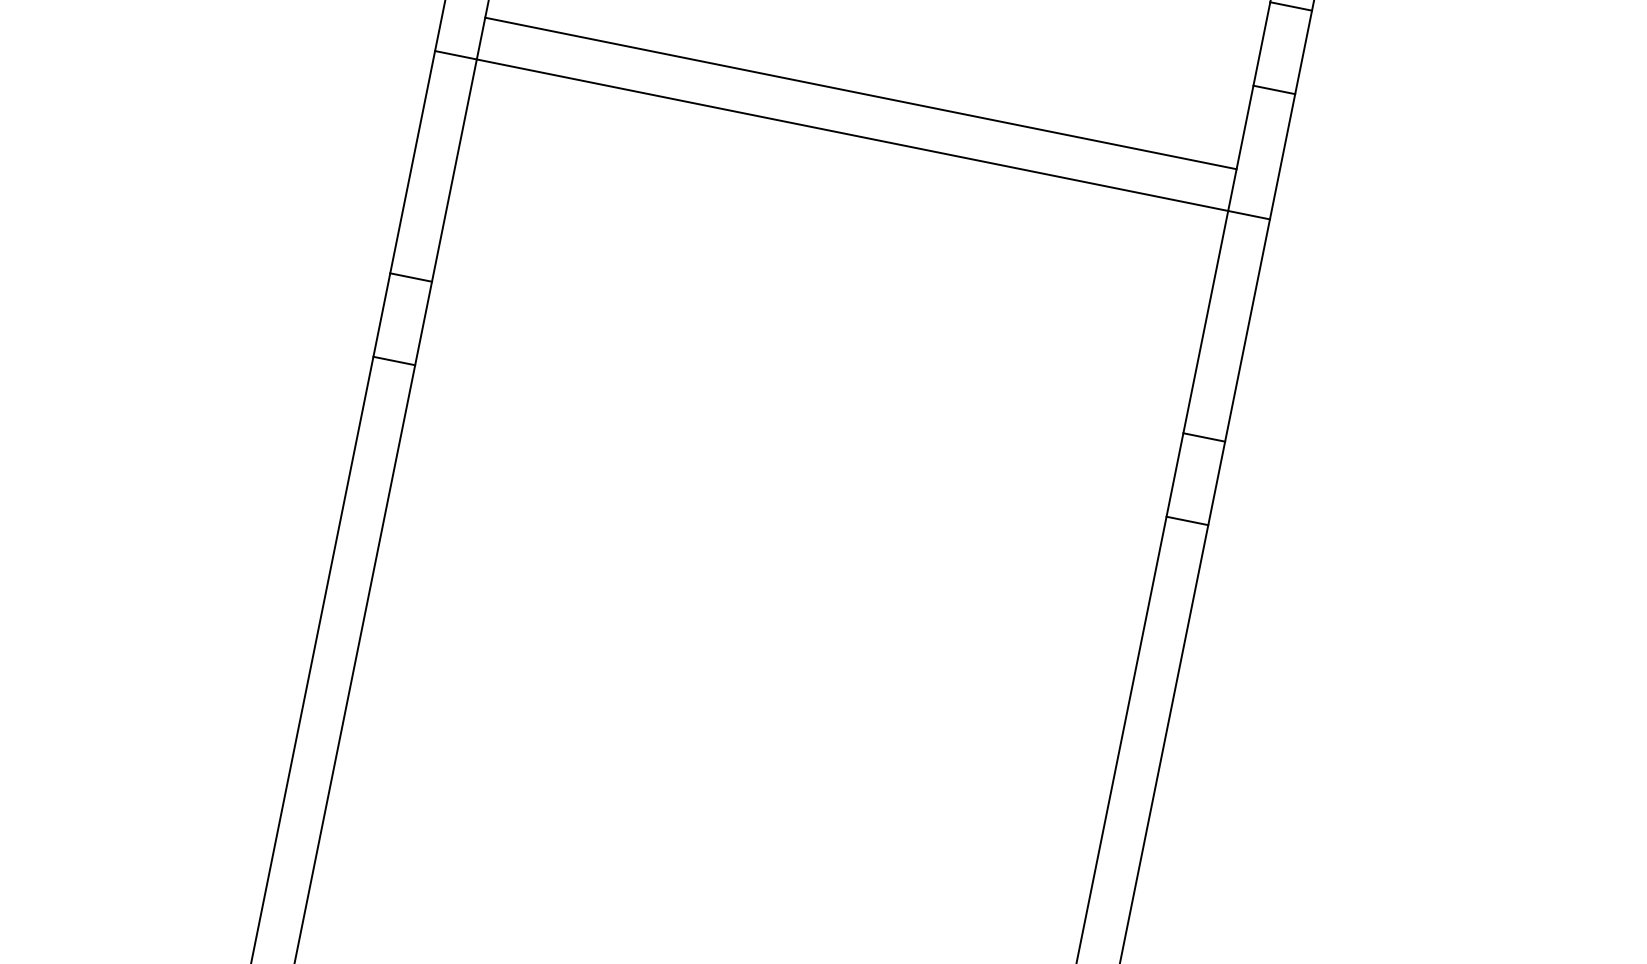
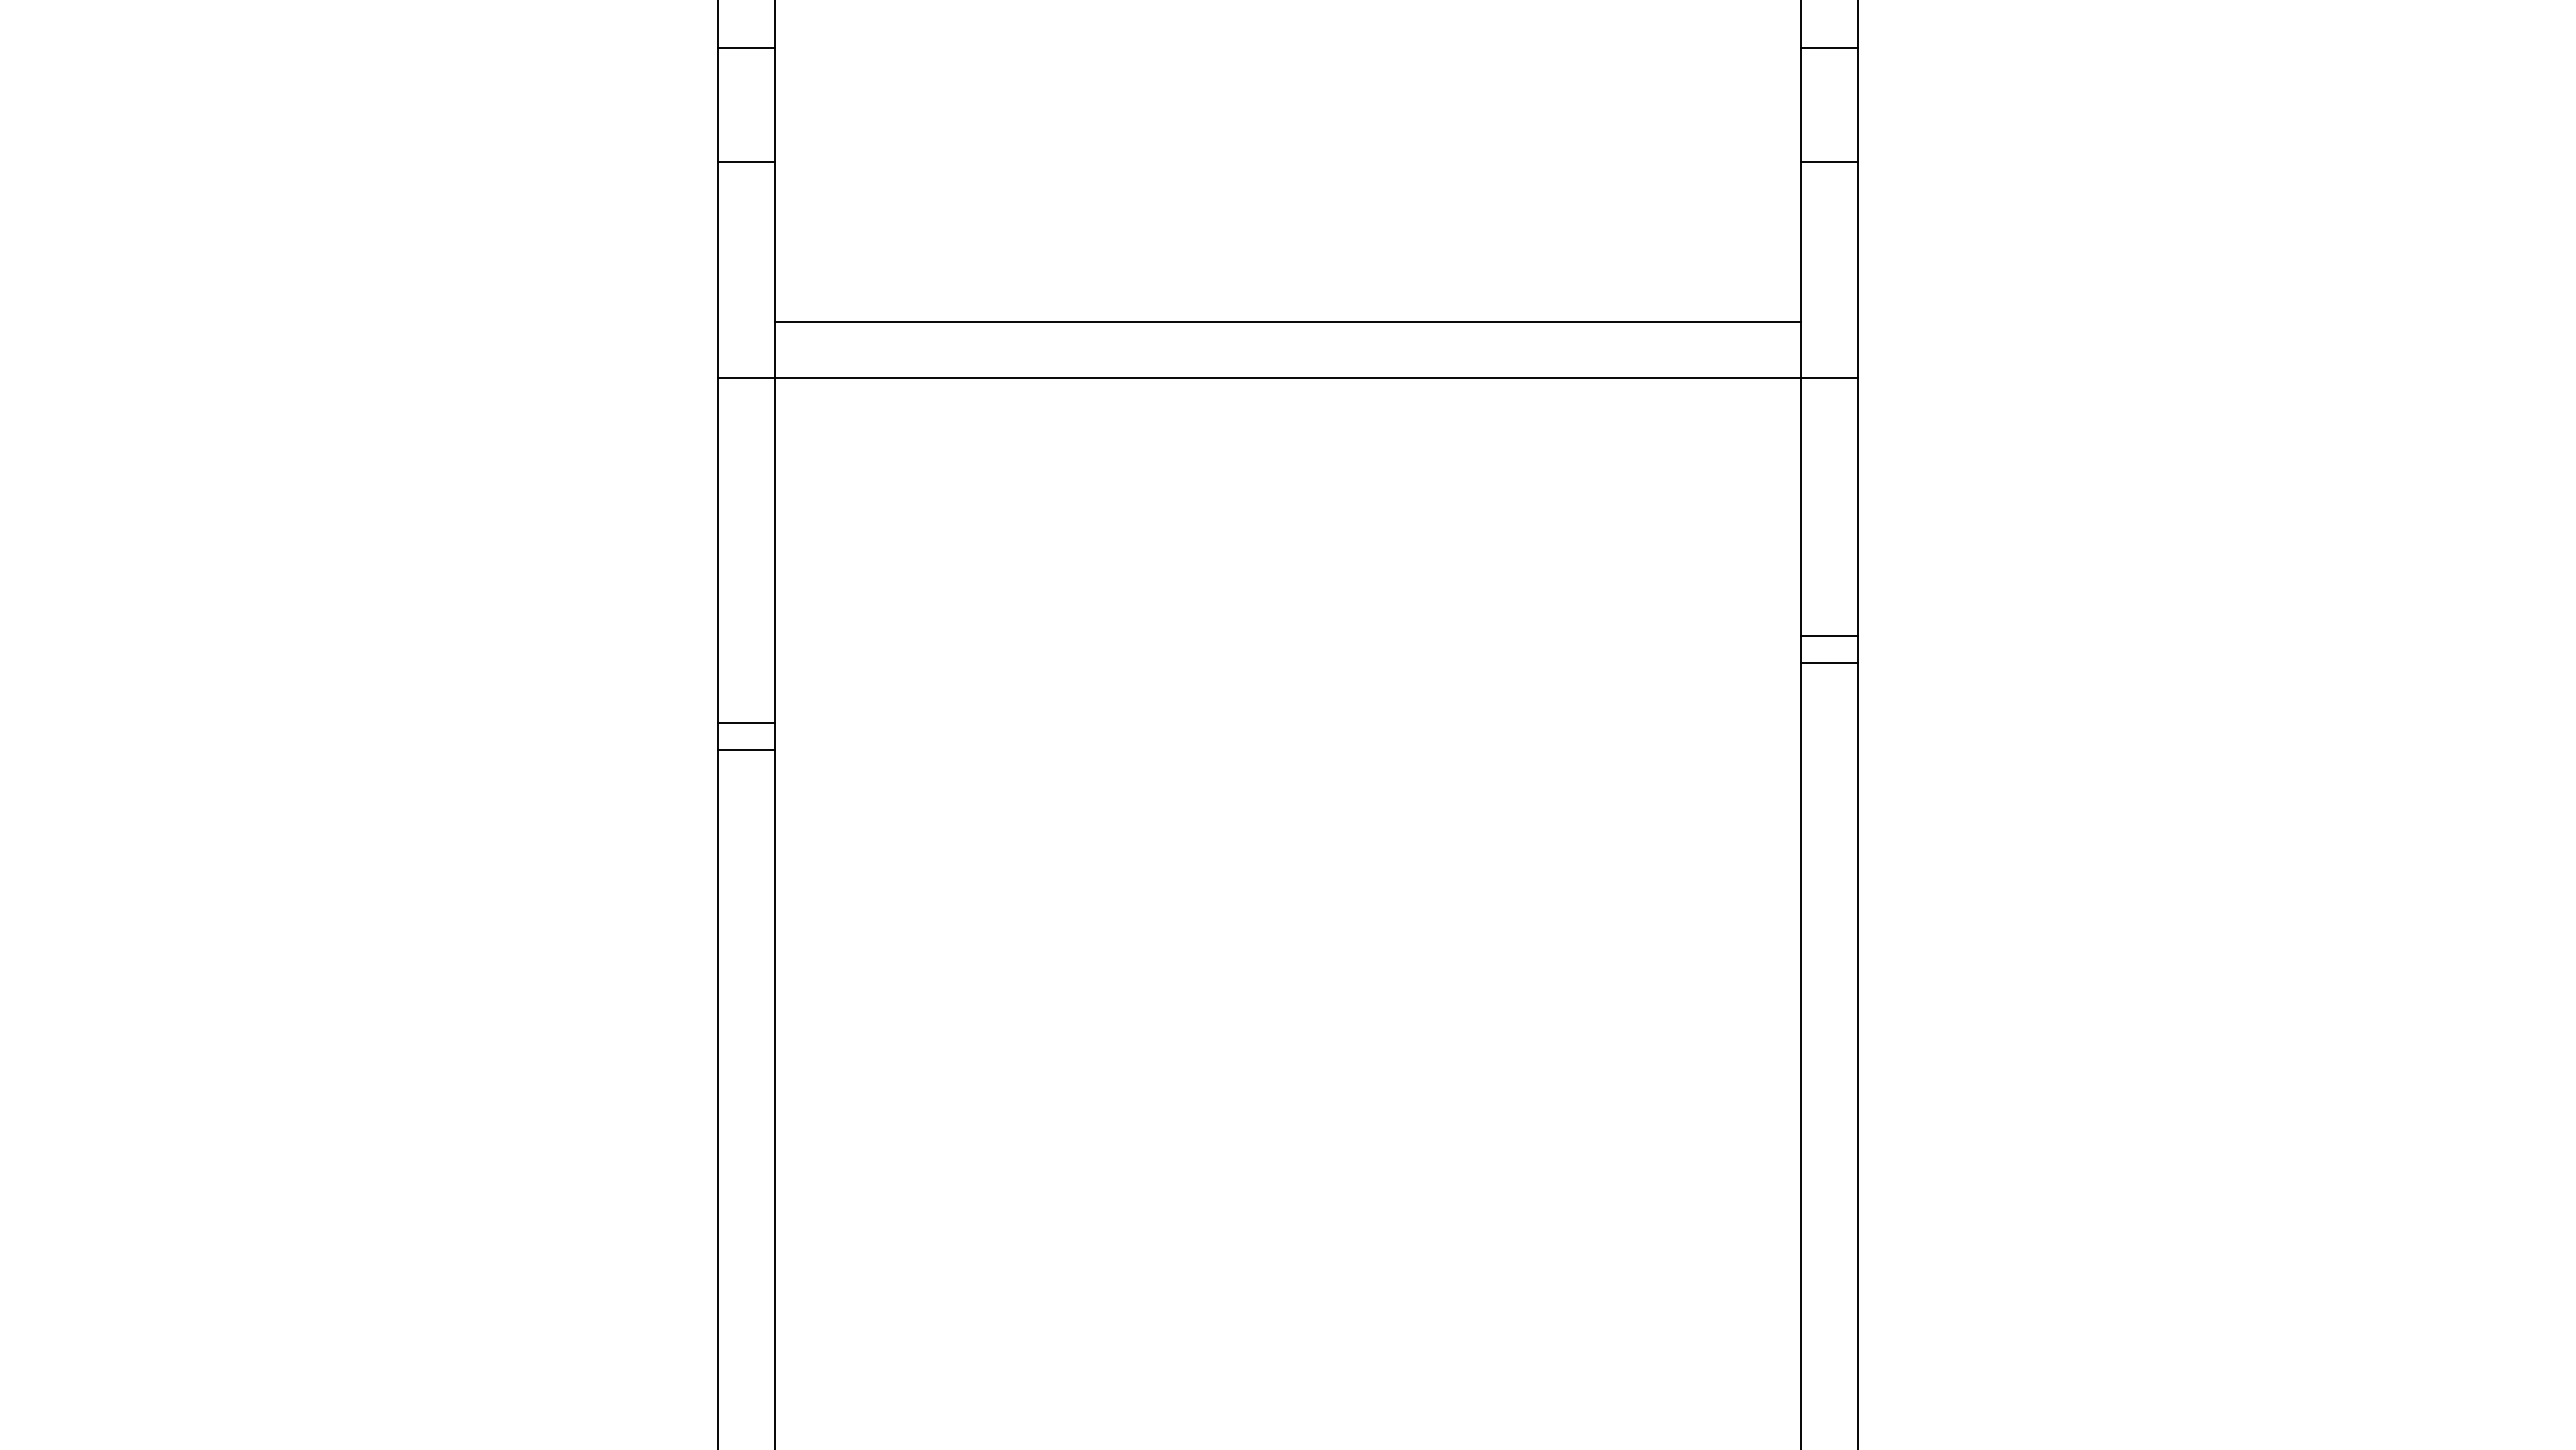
line: (860, 93) -> (1287, 322), moved
line: (852, 135) -> (1287, 378), moved
line: (410, 277) -> (746, 723), moved
line: (1186, 520) -> (1828, 663), moved

